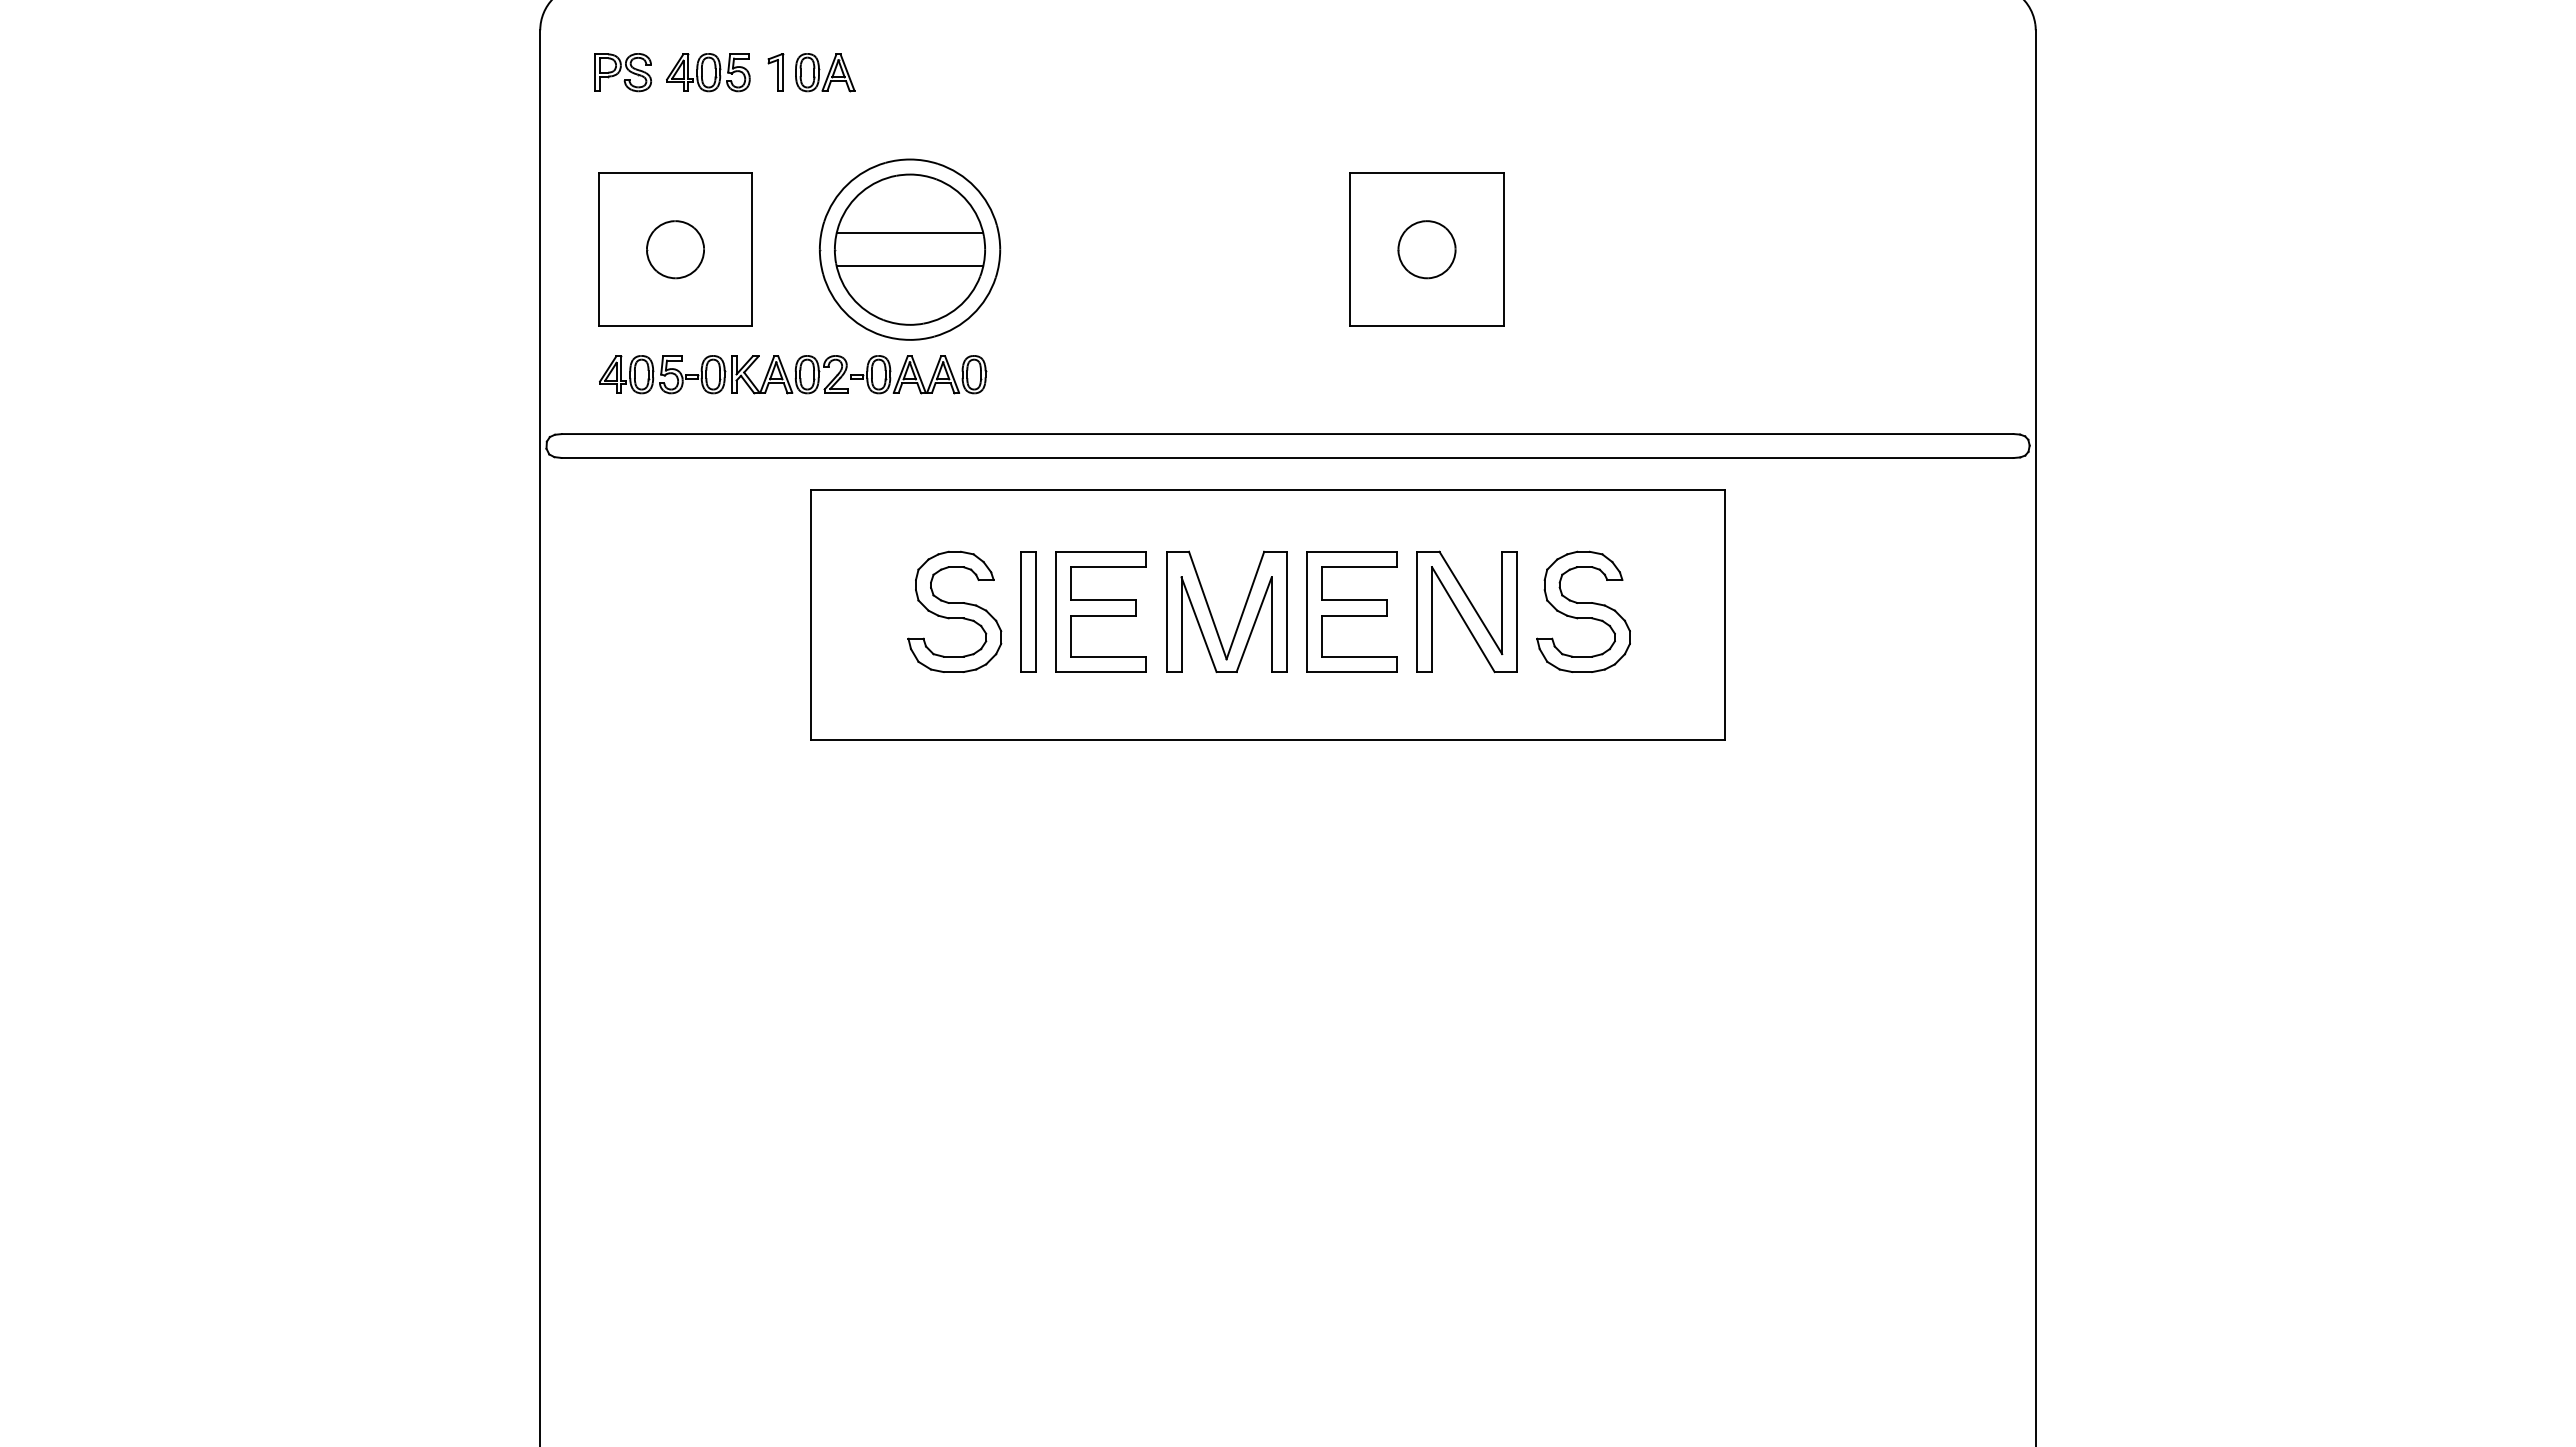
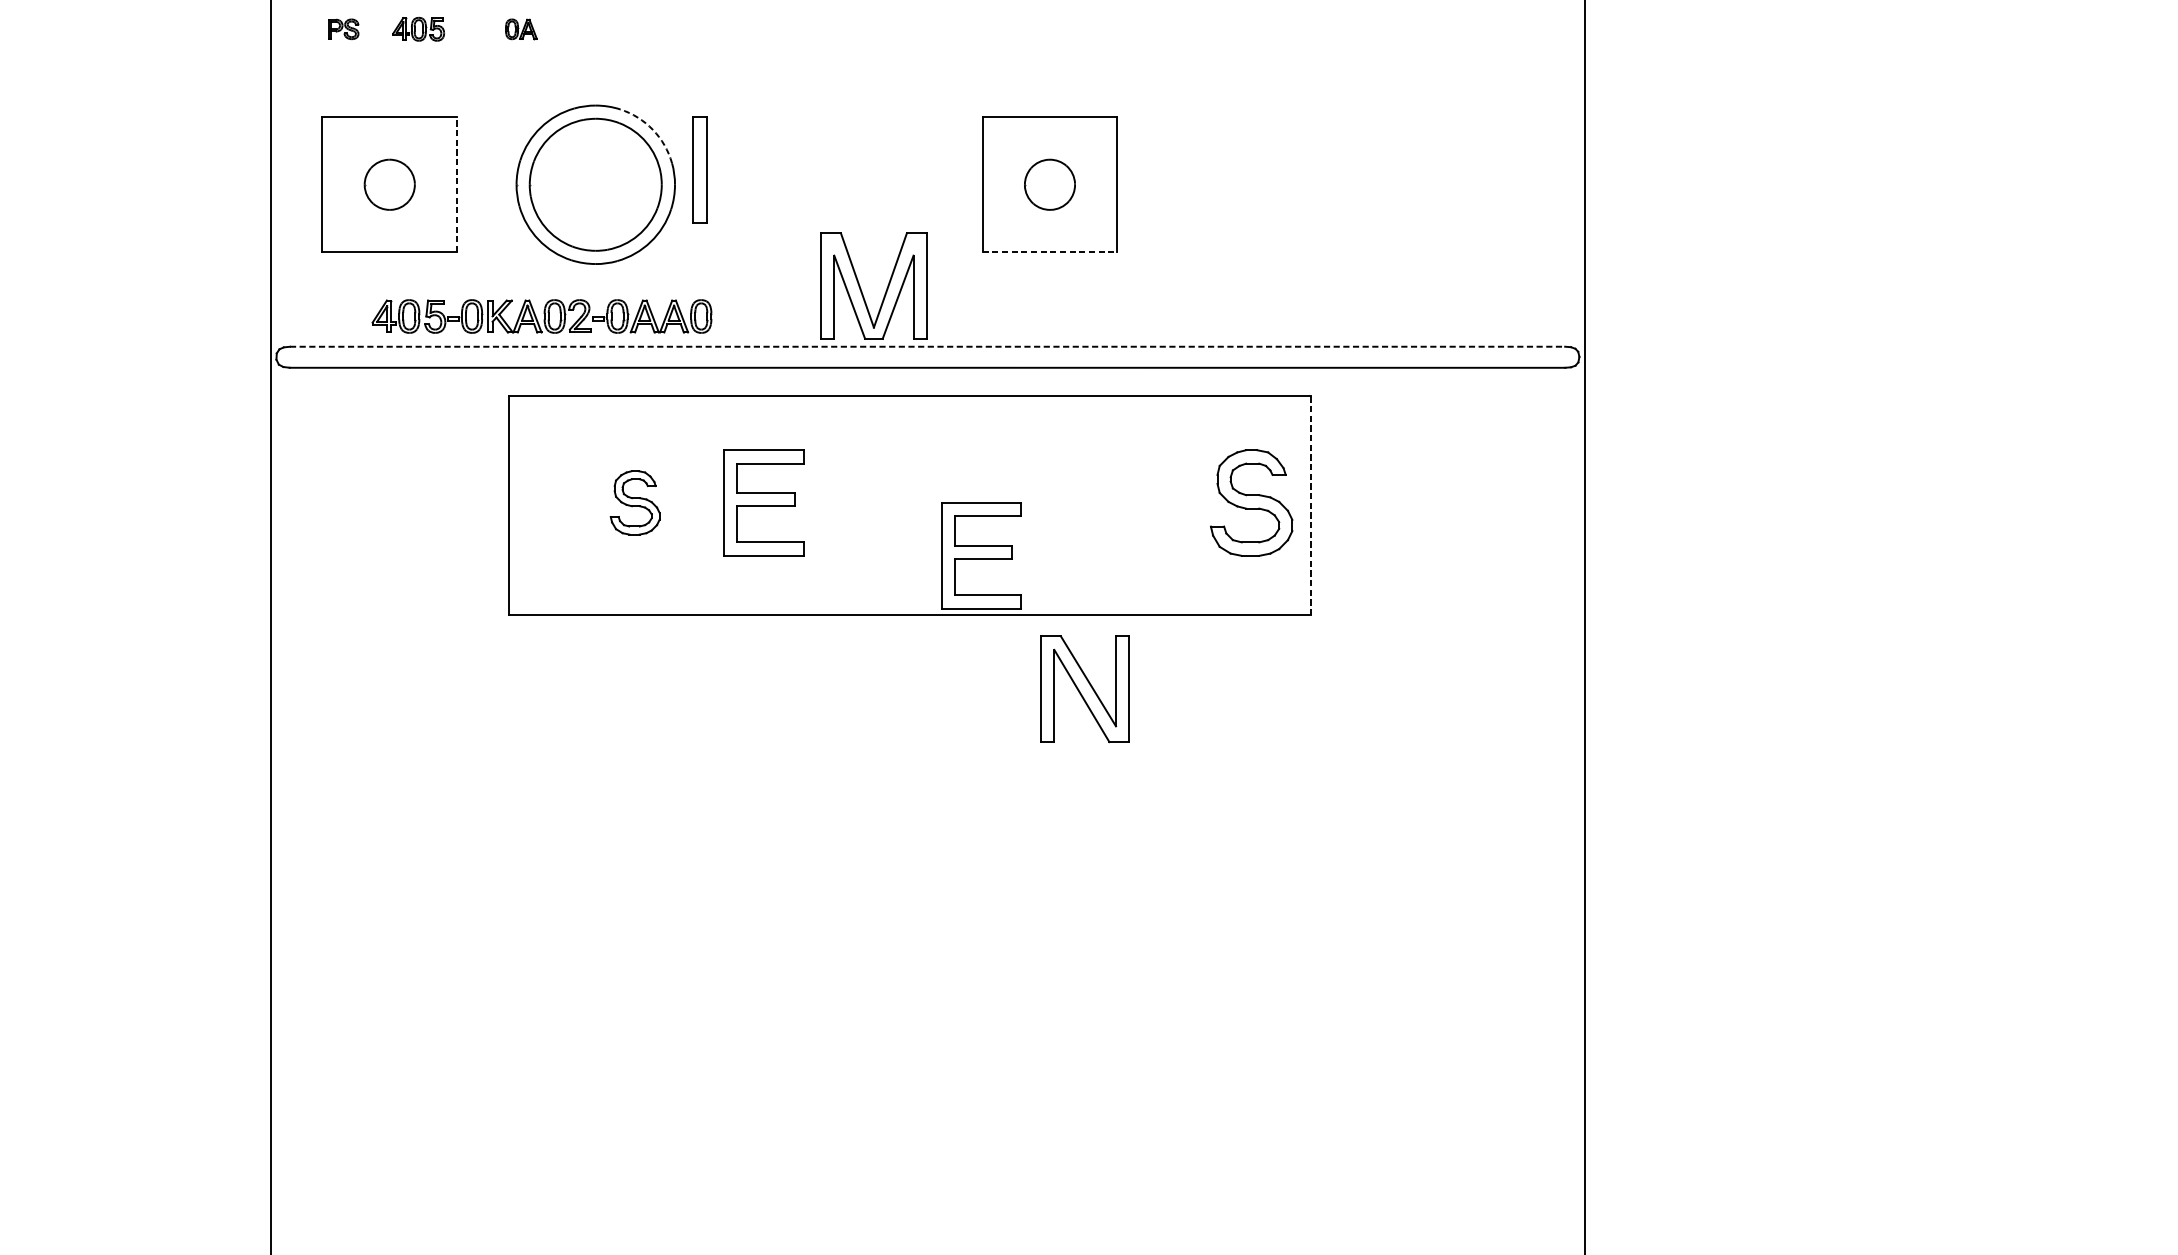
part: (622, 72) -> (343, 29), size x0.6
part: (708, 72) -> (418, 29), size x0.7
part: (775, 72) -> (477, 29), removed
part: (825, 72) -> (521, 29), size x0.6
arc: (975, 187) -> (653, 130), solid -> dashed
line: (909, 233) -> (595, 170), removed
line: (752, 249) -> (457, 184), solid -> dashed
line: (909, 266) -> (595, 199), removed
line: (1427, 326) -> (1050, 252), solid -> dashed
part: (793, 374) -> (542, 316), moved
line: (1287, 434) -> (927, 347), solid -> dashed
part: (954, 611) -> (634, 502), size x0.6
part: (1028, 611) -> (699, 169), moved
part: (1351, 611) -> (980, 555), moved
part: (1466, 611) -> (1084, 688), moved
part: (1583, 611) -> (1251, 502), moved
line: (1724, 614) -> (1311, 505), solid -> dashed
part: (1212, 615) -> (861, 289), moved

